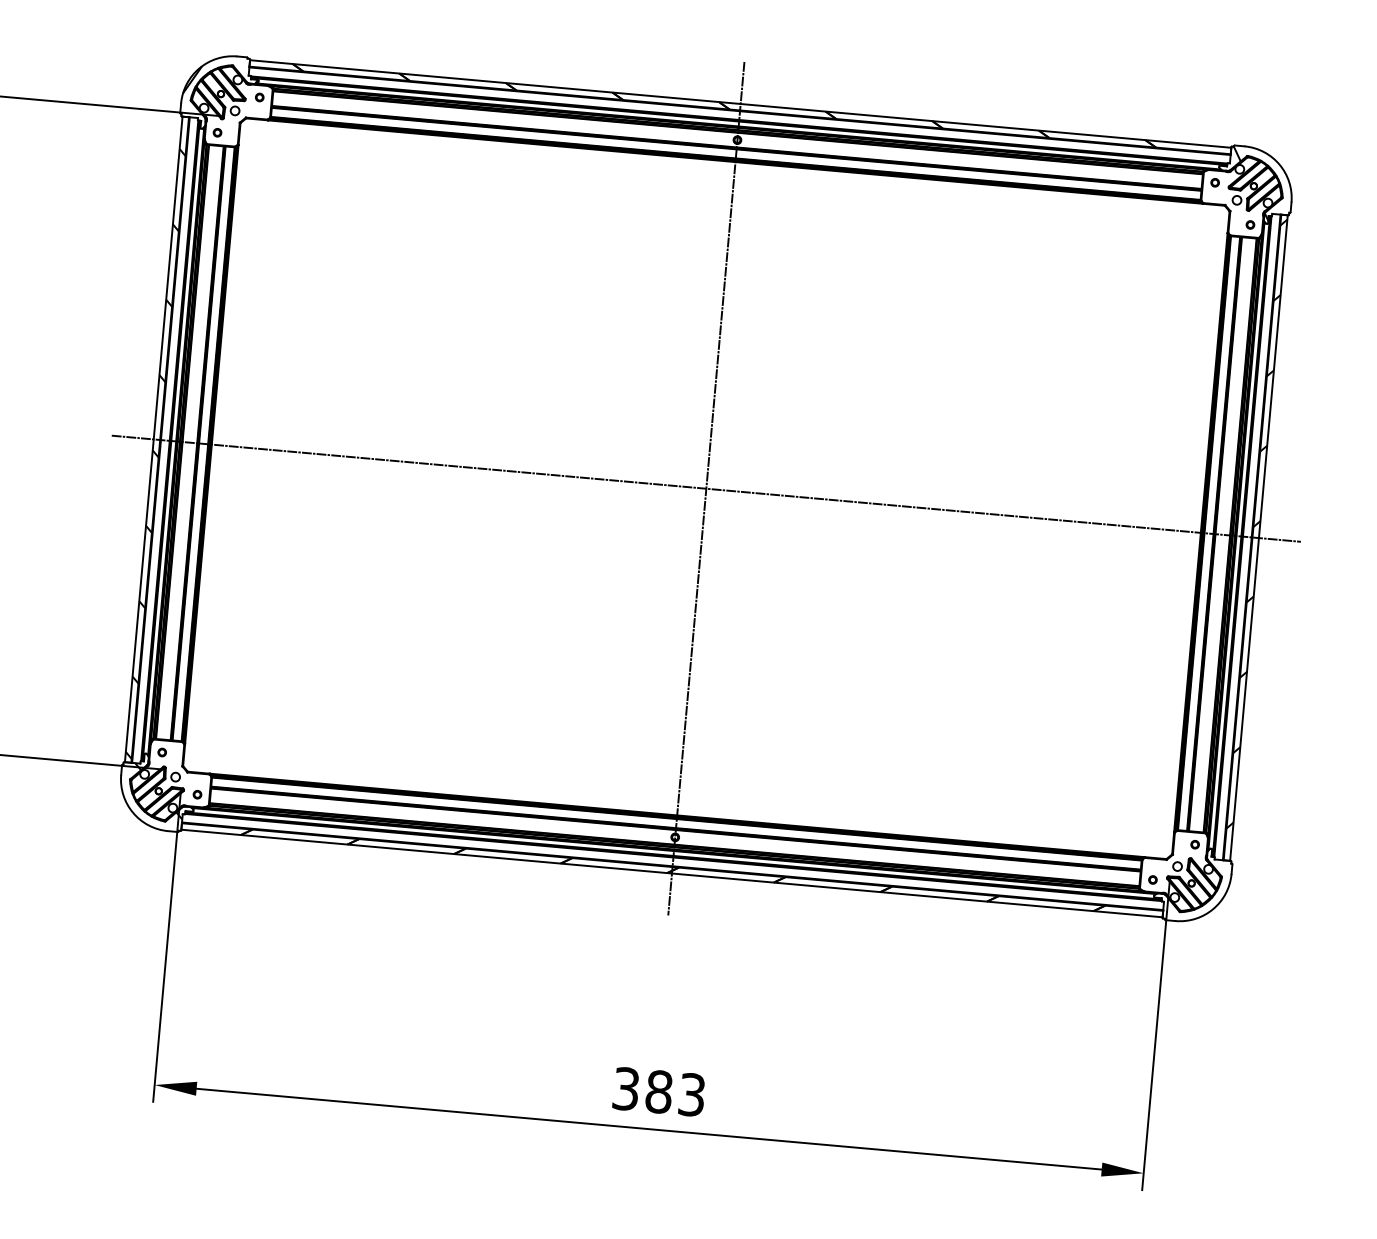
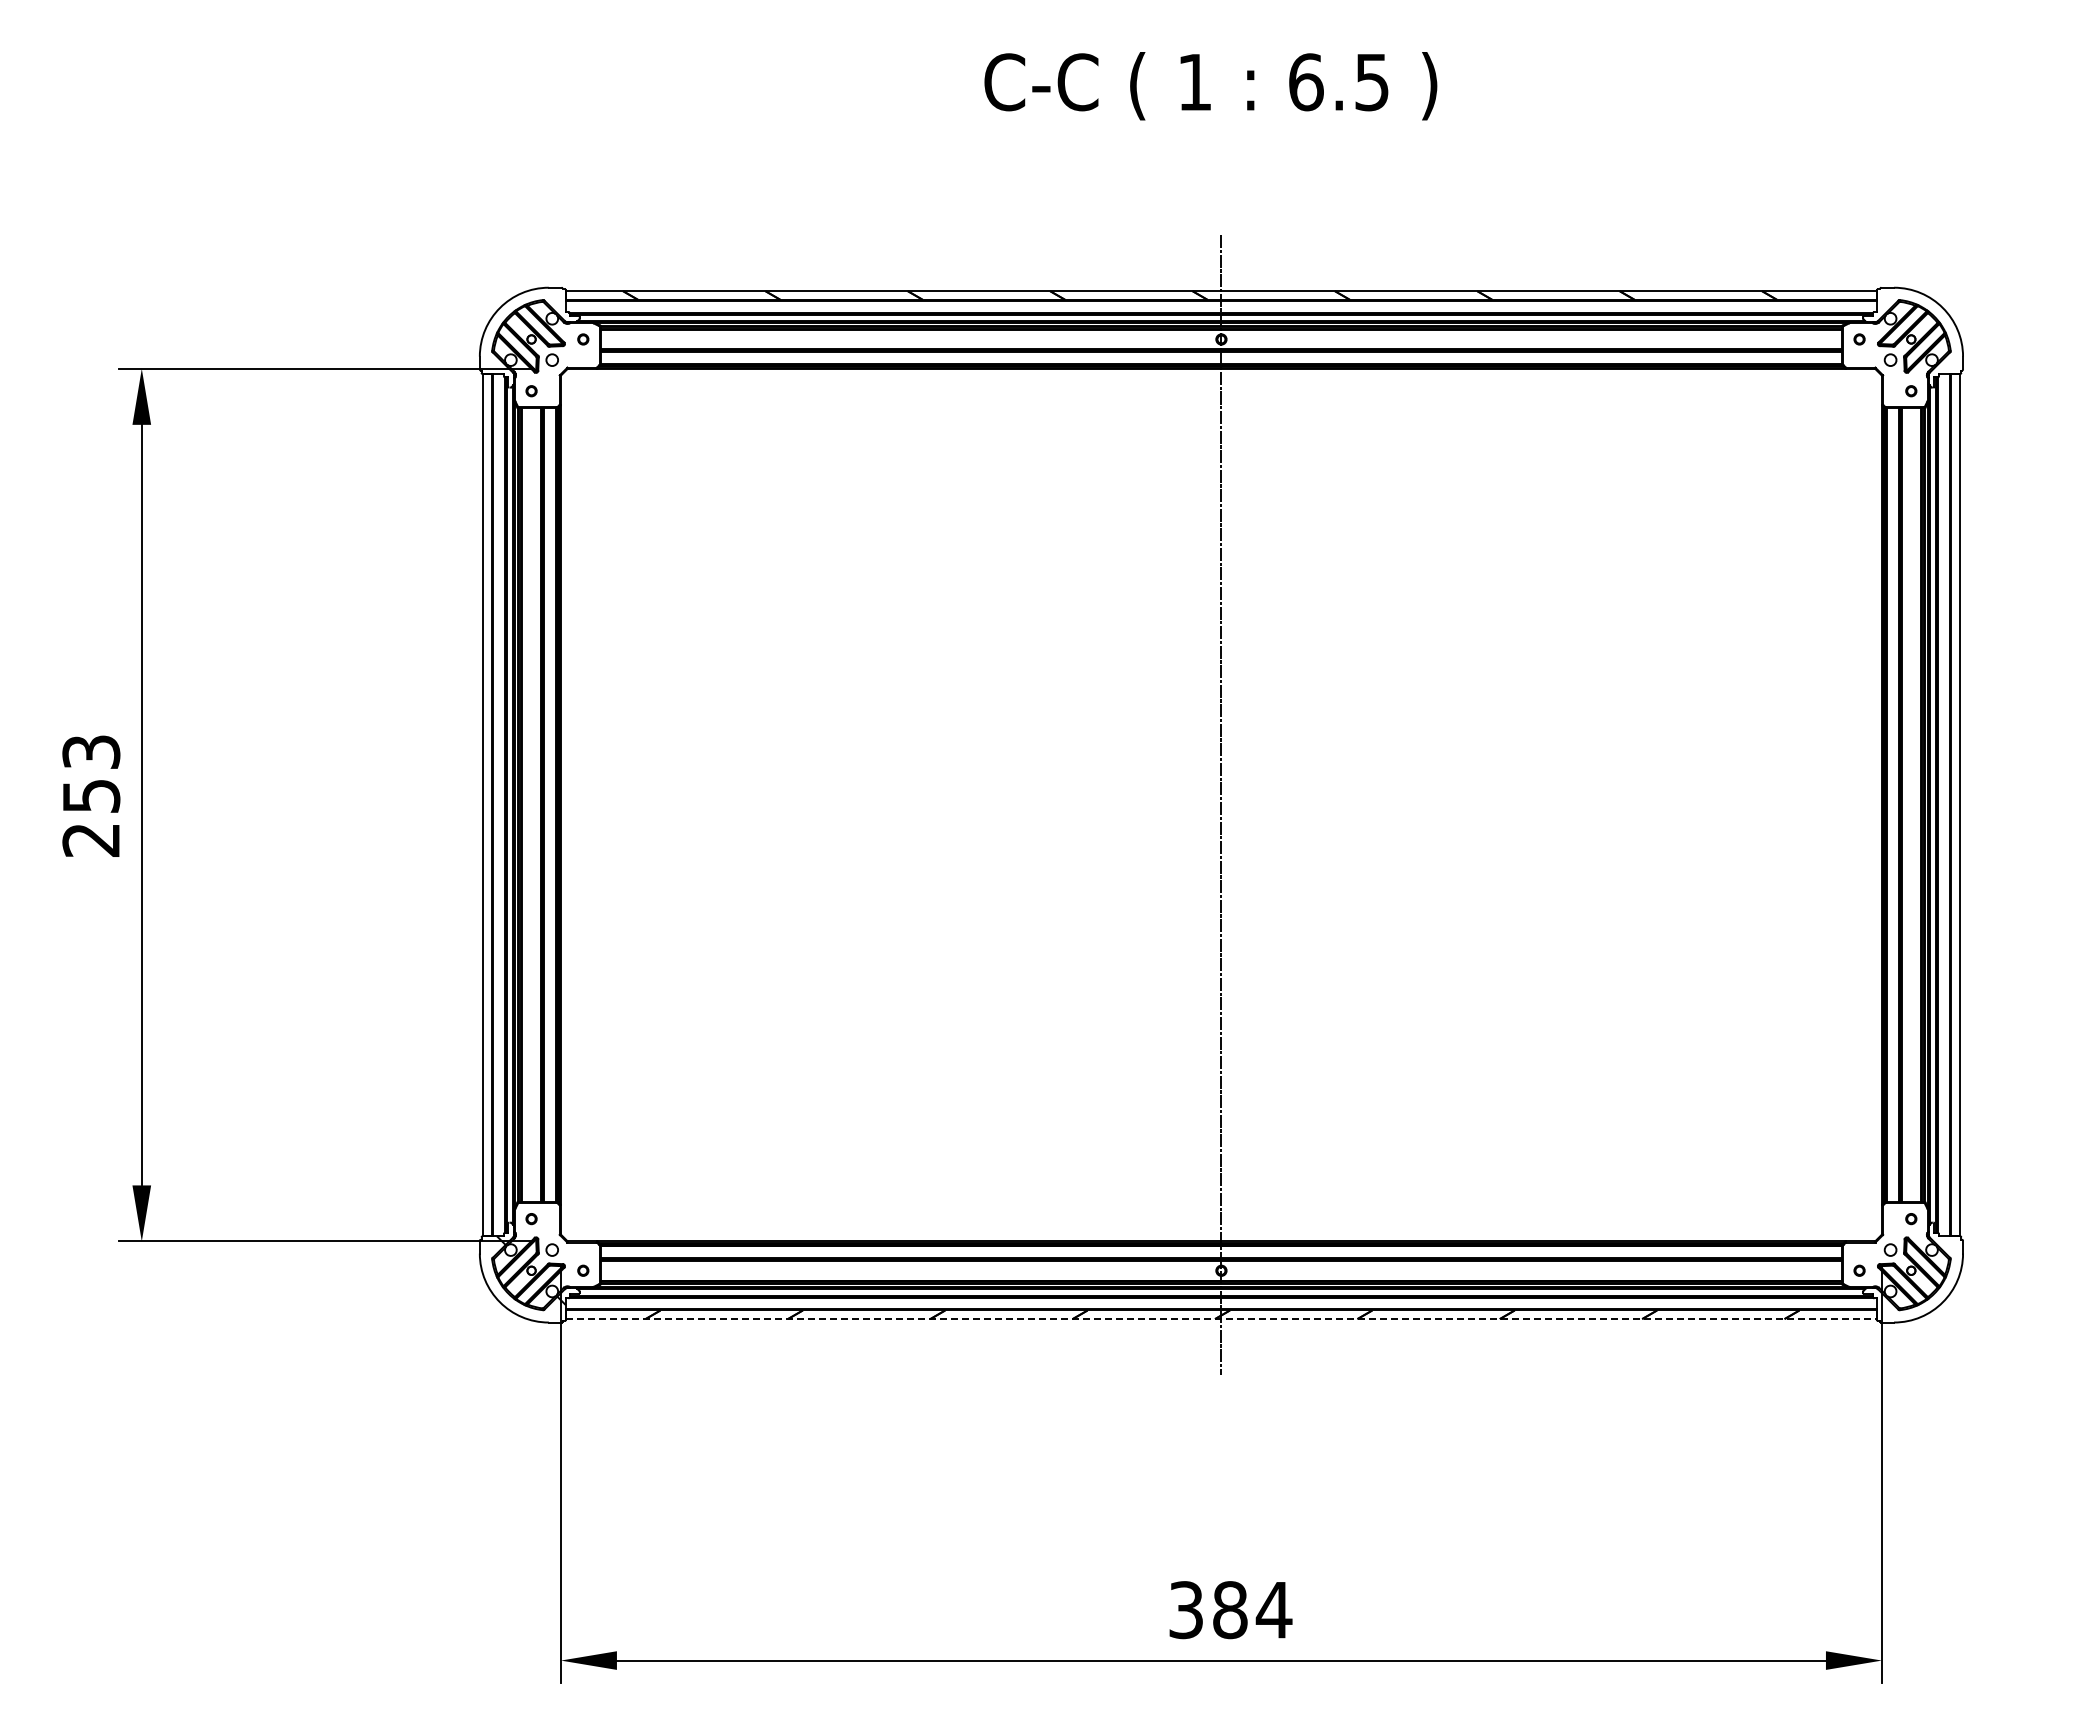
hatch: (220, 81) -> (529, 323), removed
hatch: (1251, 183) -> (1907, 336), removed
hatch: (155, 454) -> (487, 824), removed
line: (706, 489) -> (1221, 805), removed
hatch: (1256, 523) -> (1954, 786), removed
line: (672, 873) -> (1221, 1319), solid -> dashed
text: (691, 1095) -> (1273, 1610), 383 -> 384

